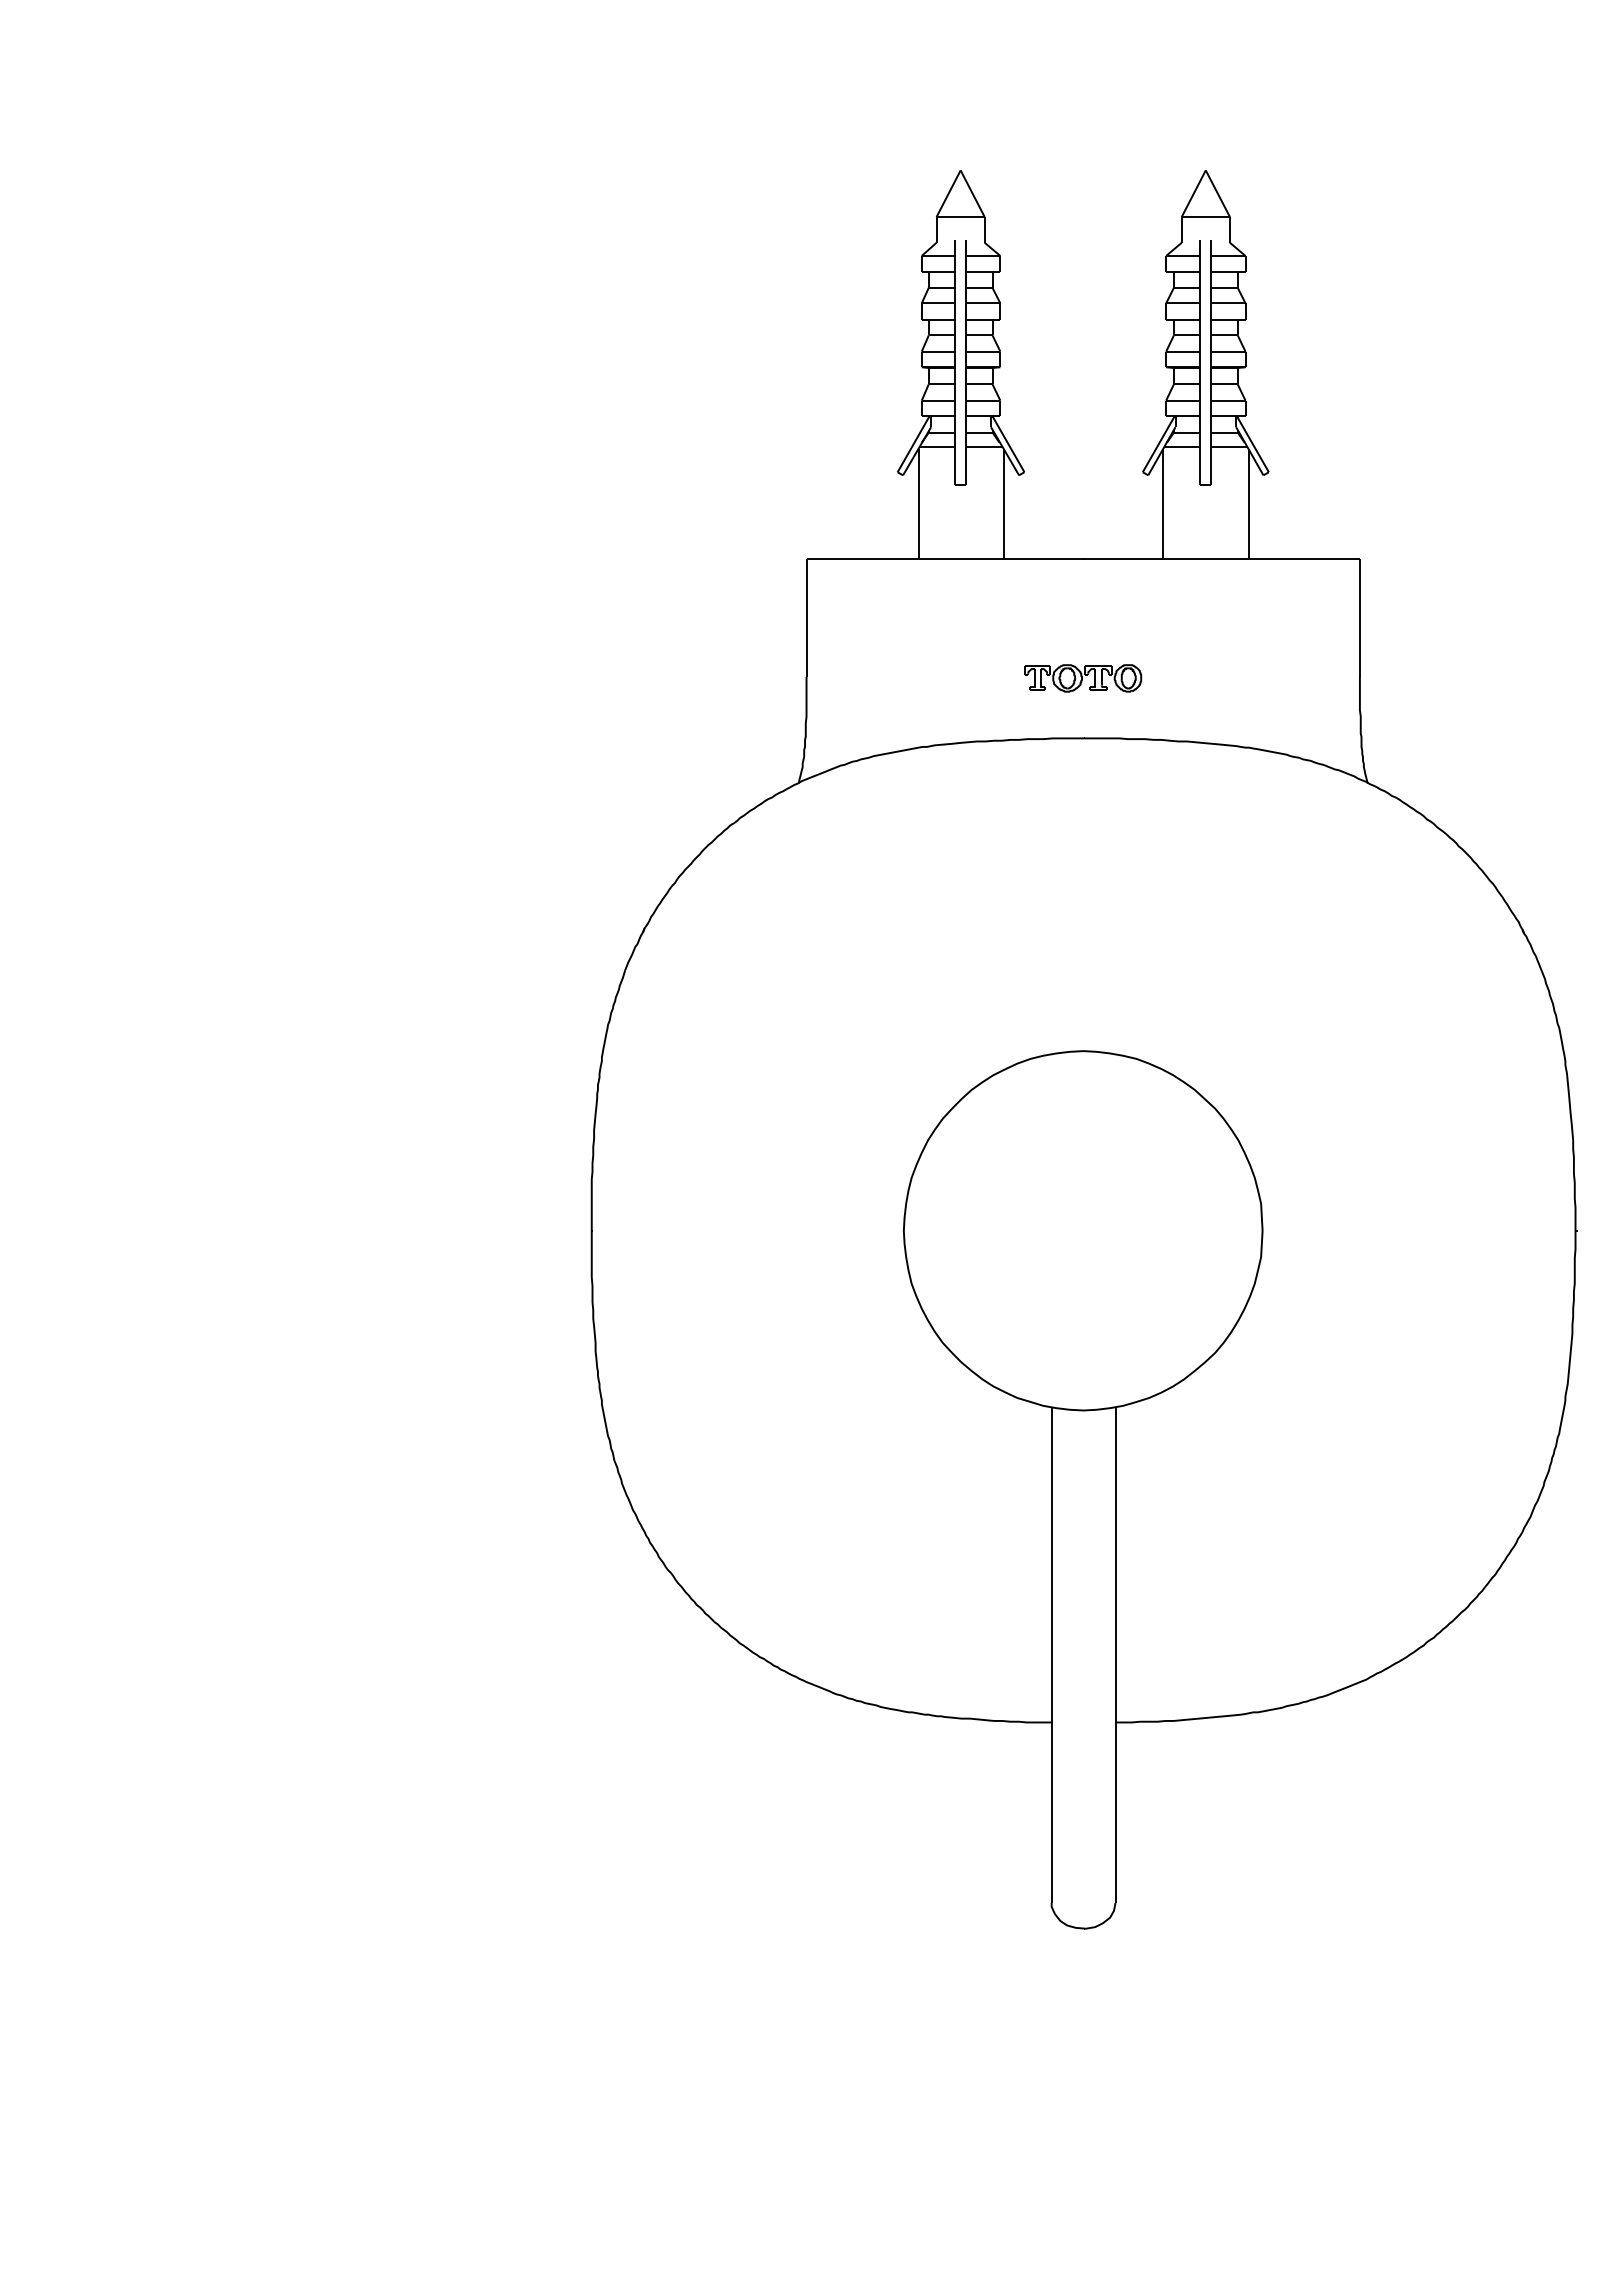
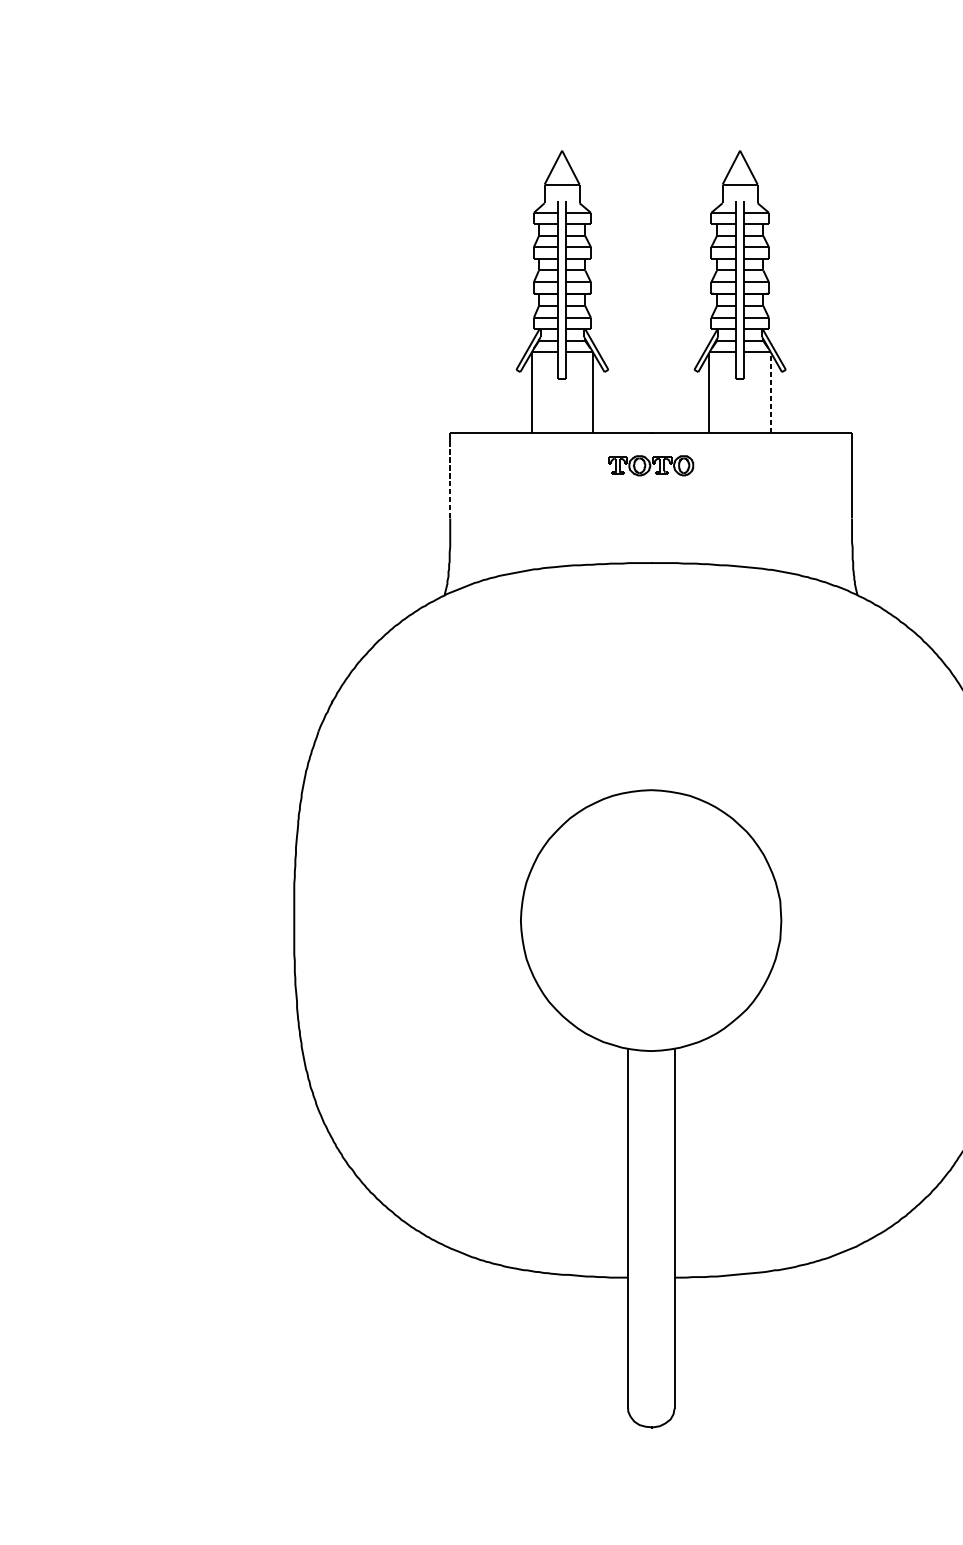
line: (1248, 503) -> (771, 392), solid -> dashed
line: (806, 623) -> (450, 479), solid -> dashed
part: (1083, 678) -> (651, 465), moved

